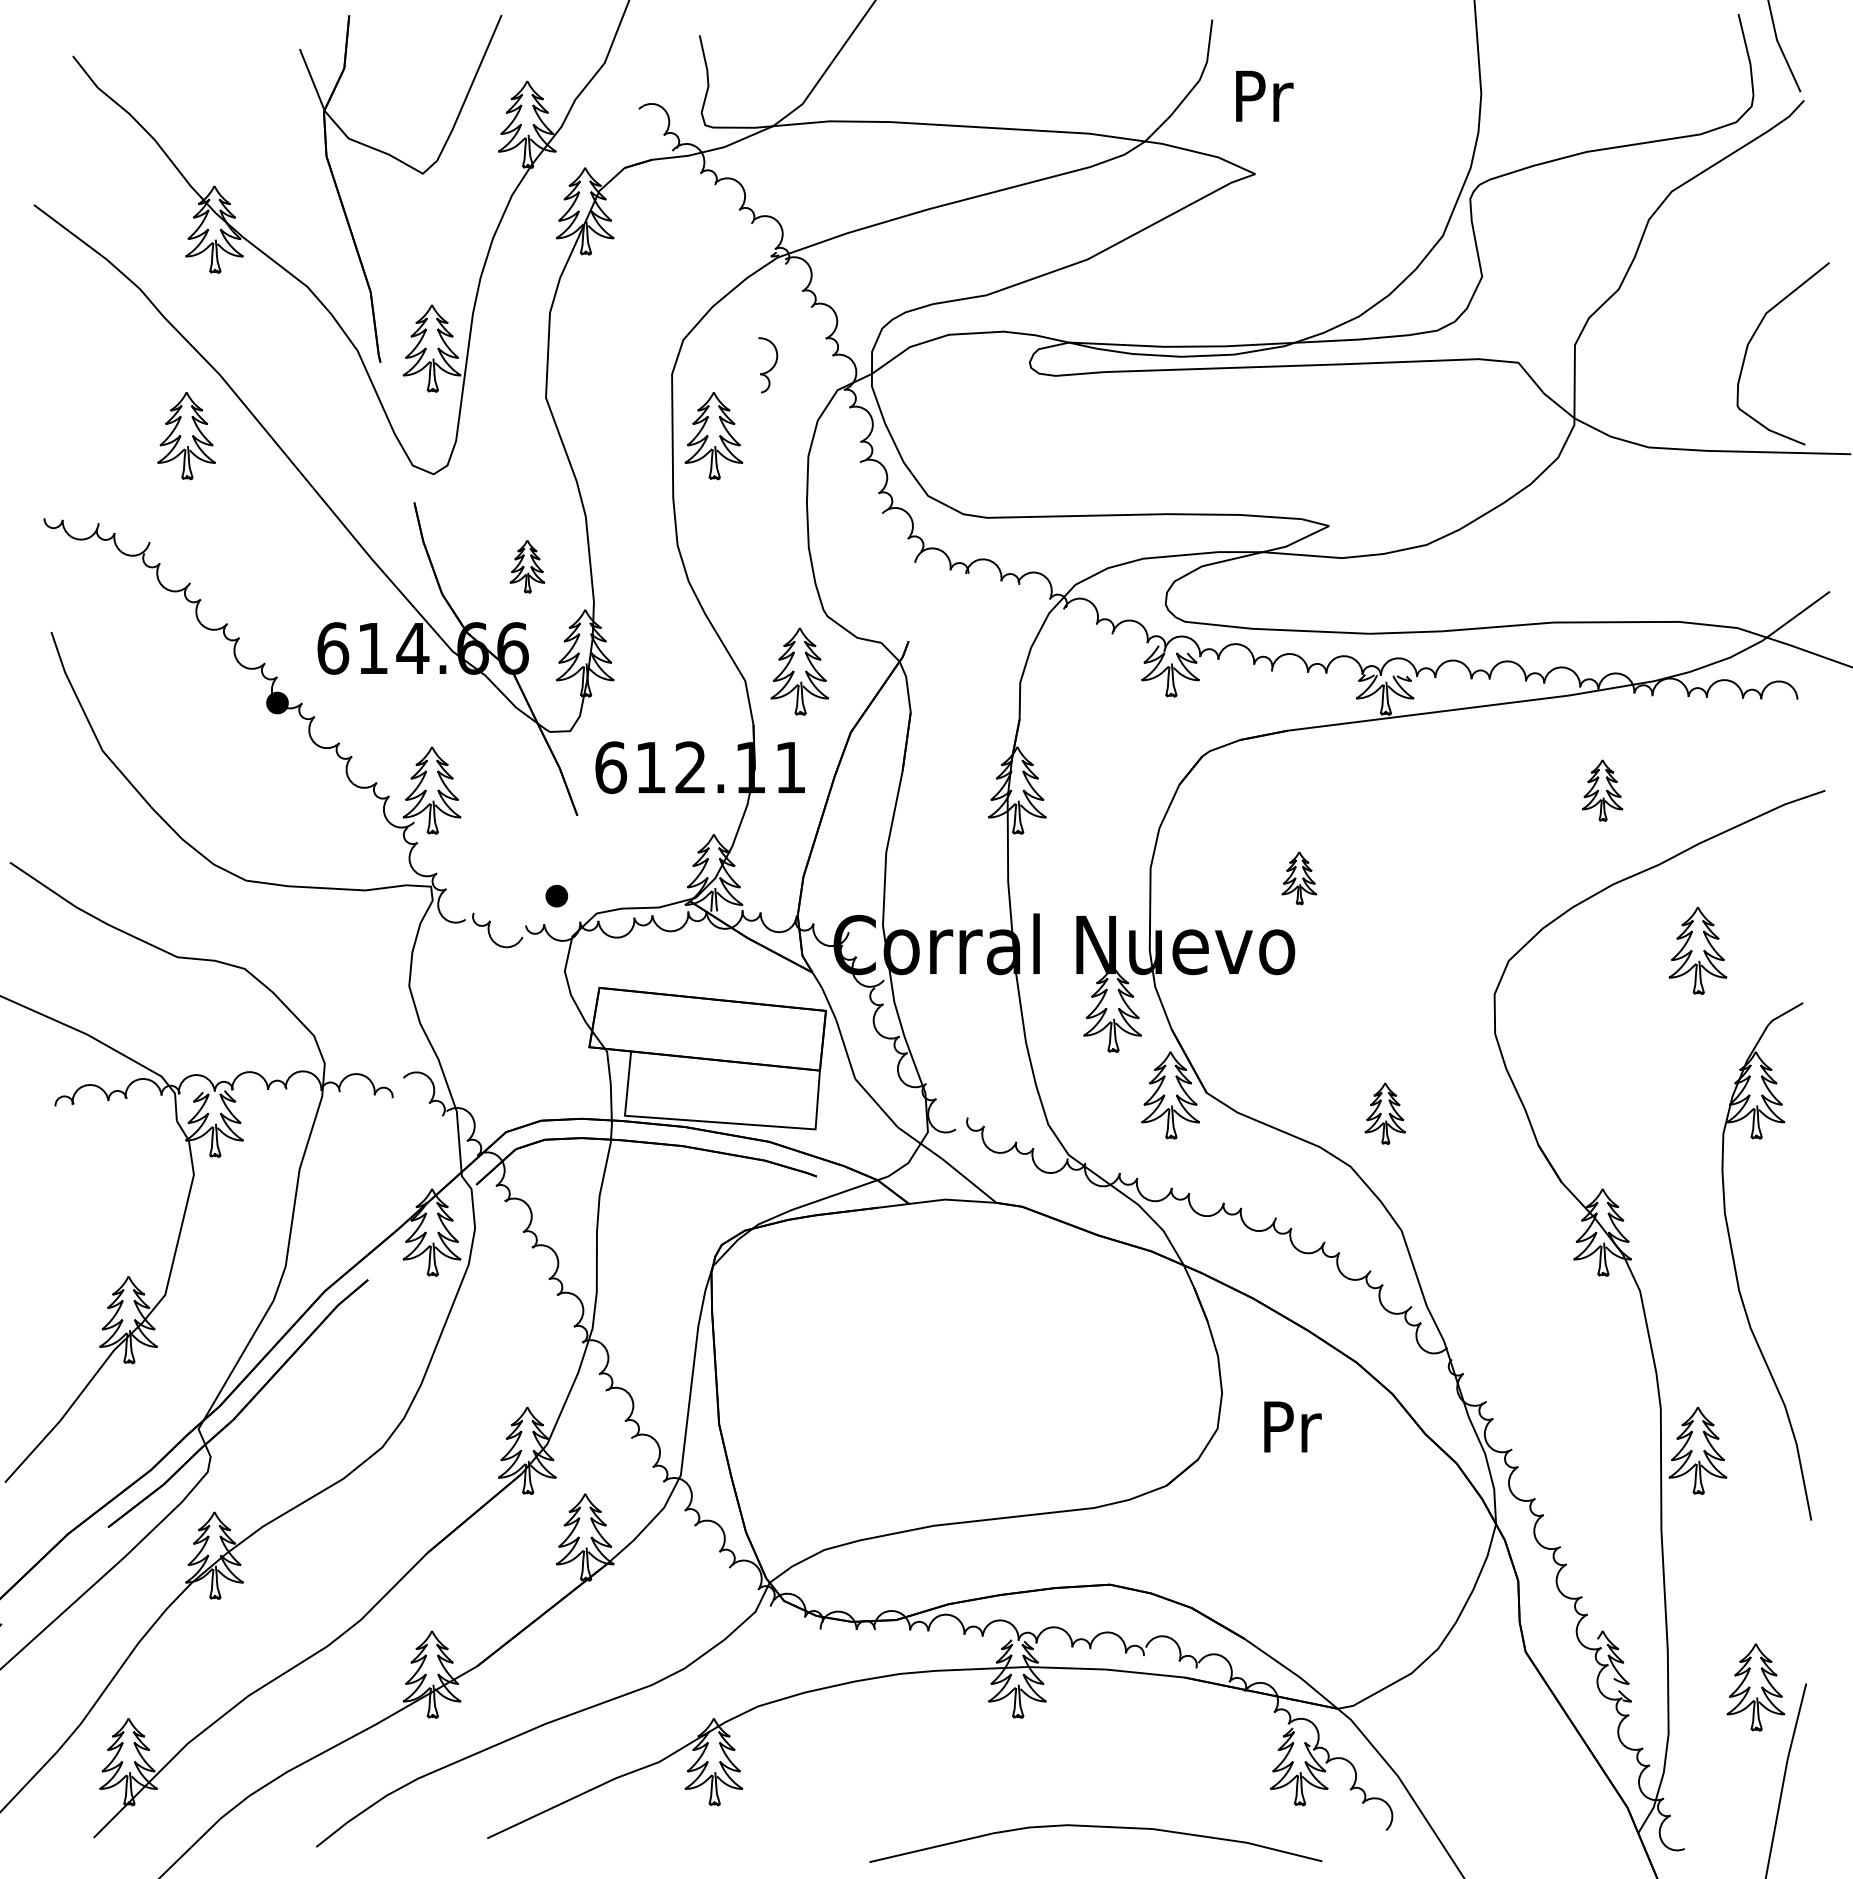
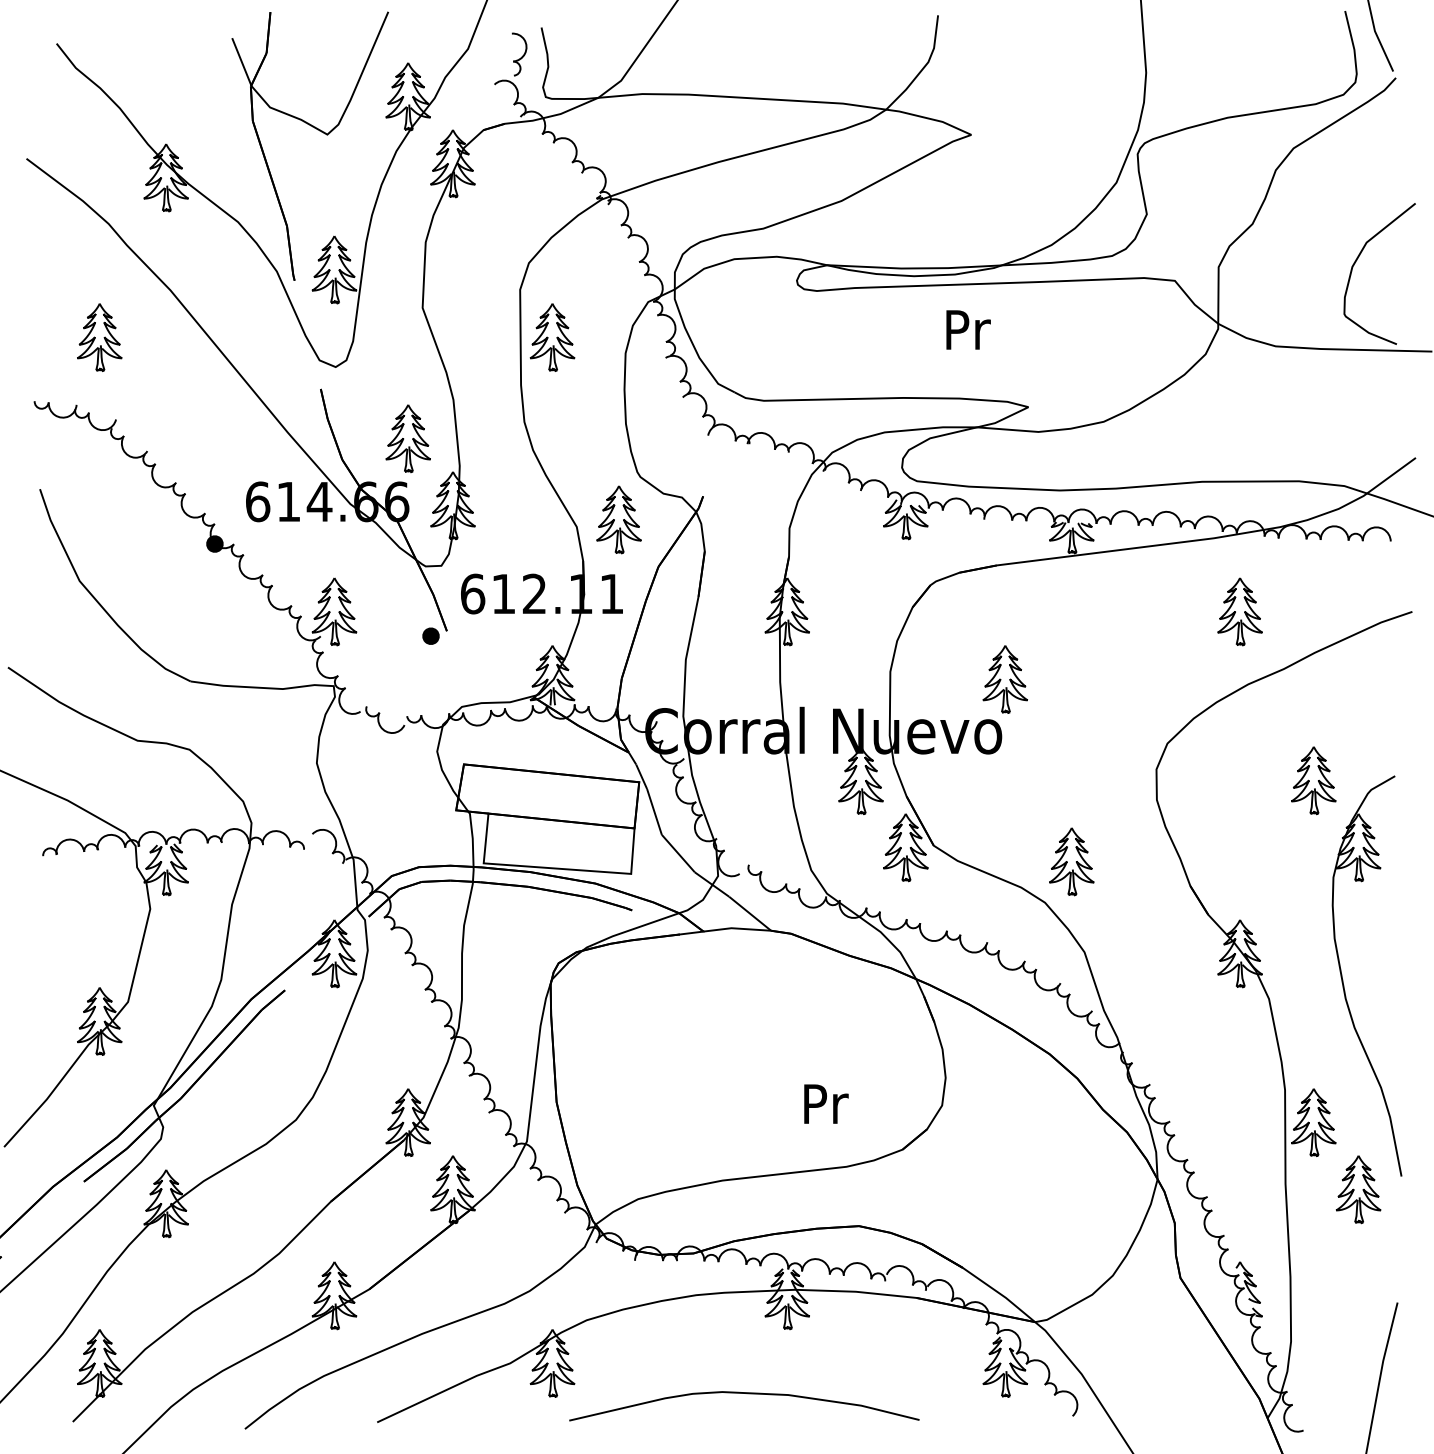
text: (1264, 95) -> (968, 329), moved
part: (768, 365) -> (519, 54), moved
part: (186, 436) -> (99, 337), moved
part: (527, 566) -> (408, 438), size x1.67
part: (1602, 790) -> (1239, 611), size x1.43
part: (1299, 878) -> (1005, 679), size x1.67
part: (556, 895) -> (430, 635), moved
part: (1697, 950) -> (1313, 780), moved
part: (1385, 1113) -> (1072, 861), size x1.43
text: (1292, 1426) -> (826, 1103), moved
part: (1755, 1687) -> (1358, 1189), moved
curve: (1095, 1827) -> (744, 1393), moved

